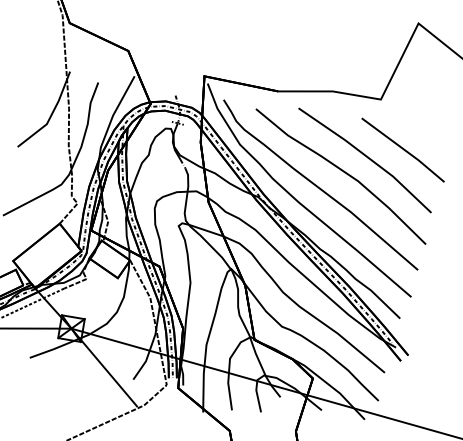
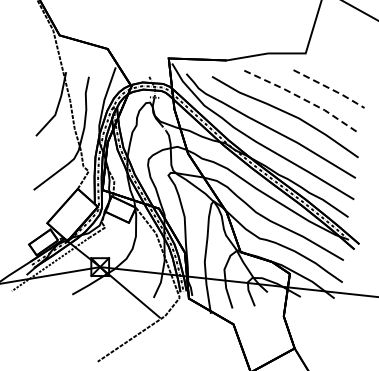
line: (405, 149) -> (330, 88), solid -> dashed
line: (367, 156) -> (302, 98), solid -> dashed

